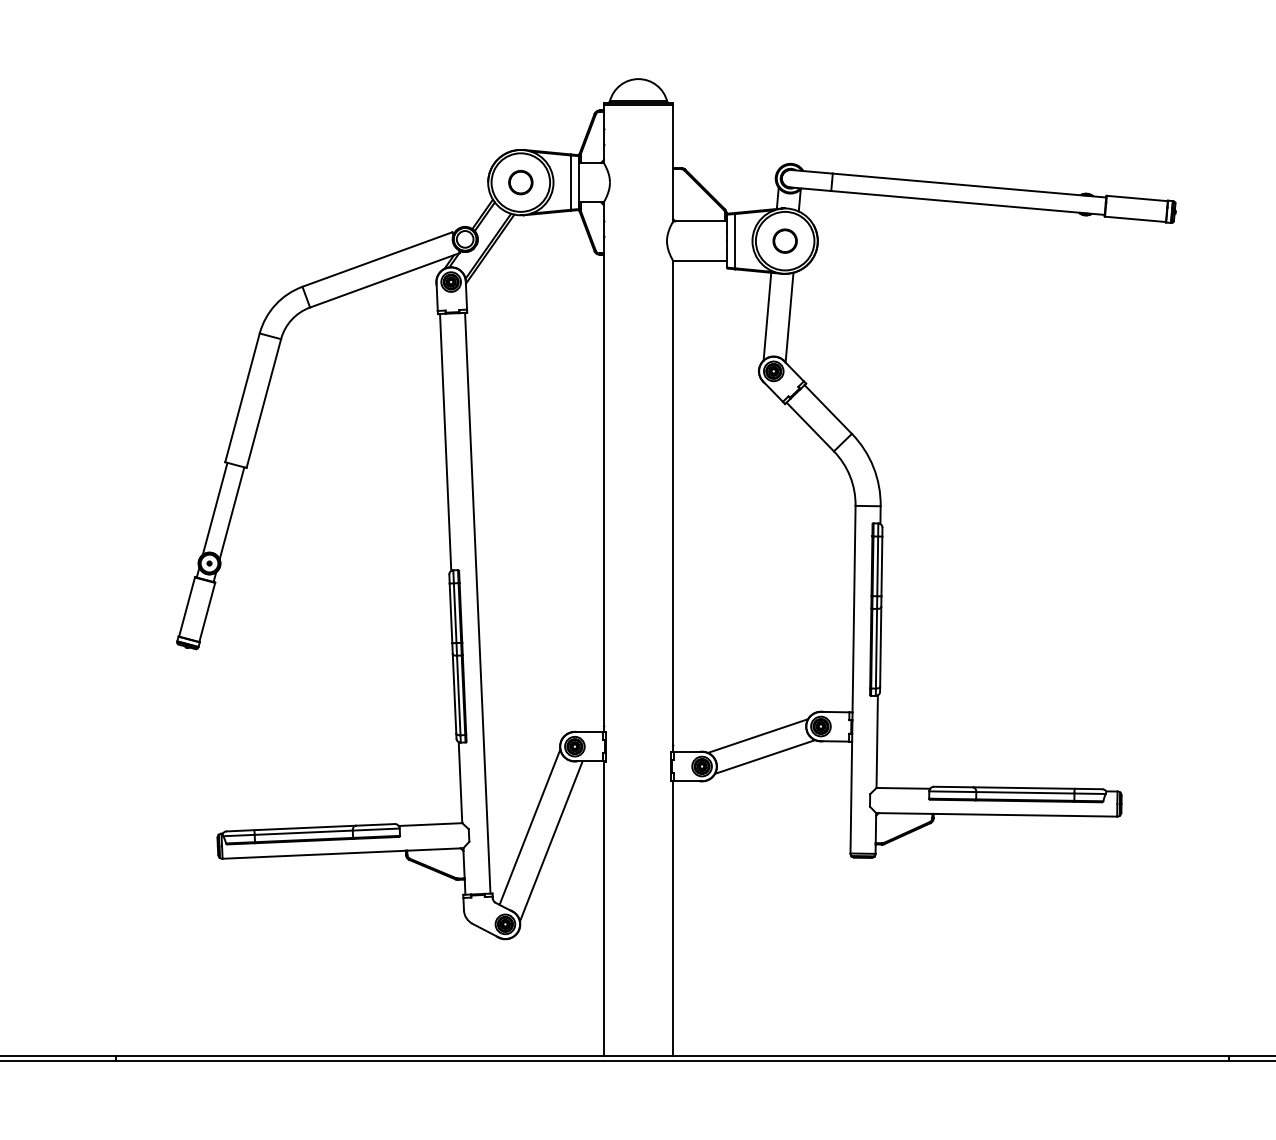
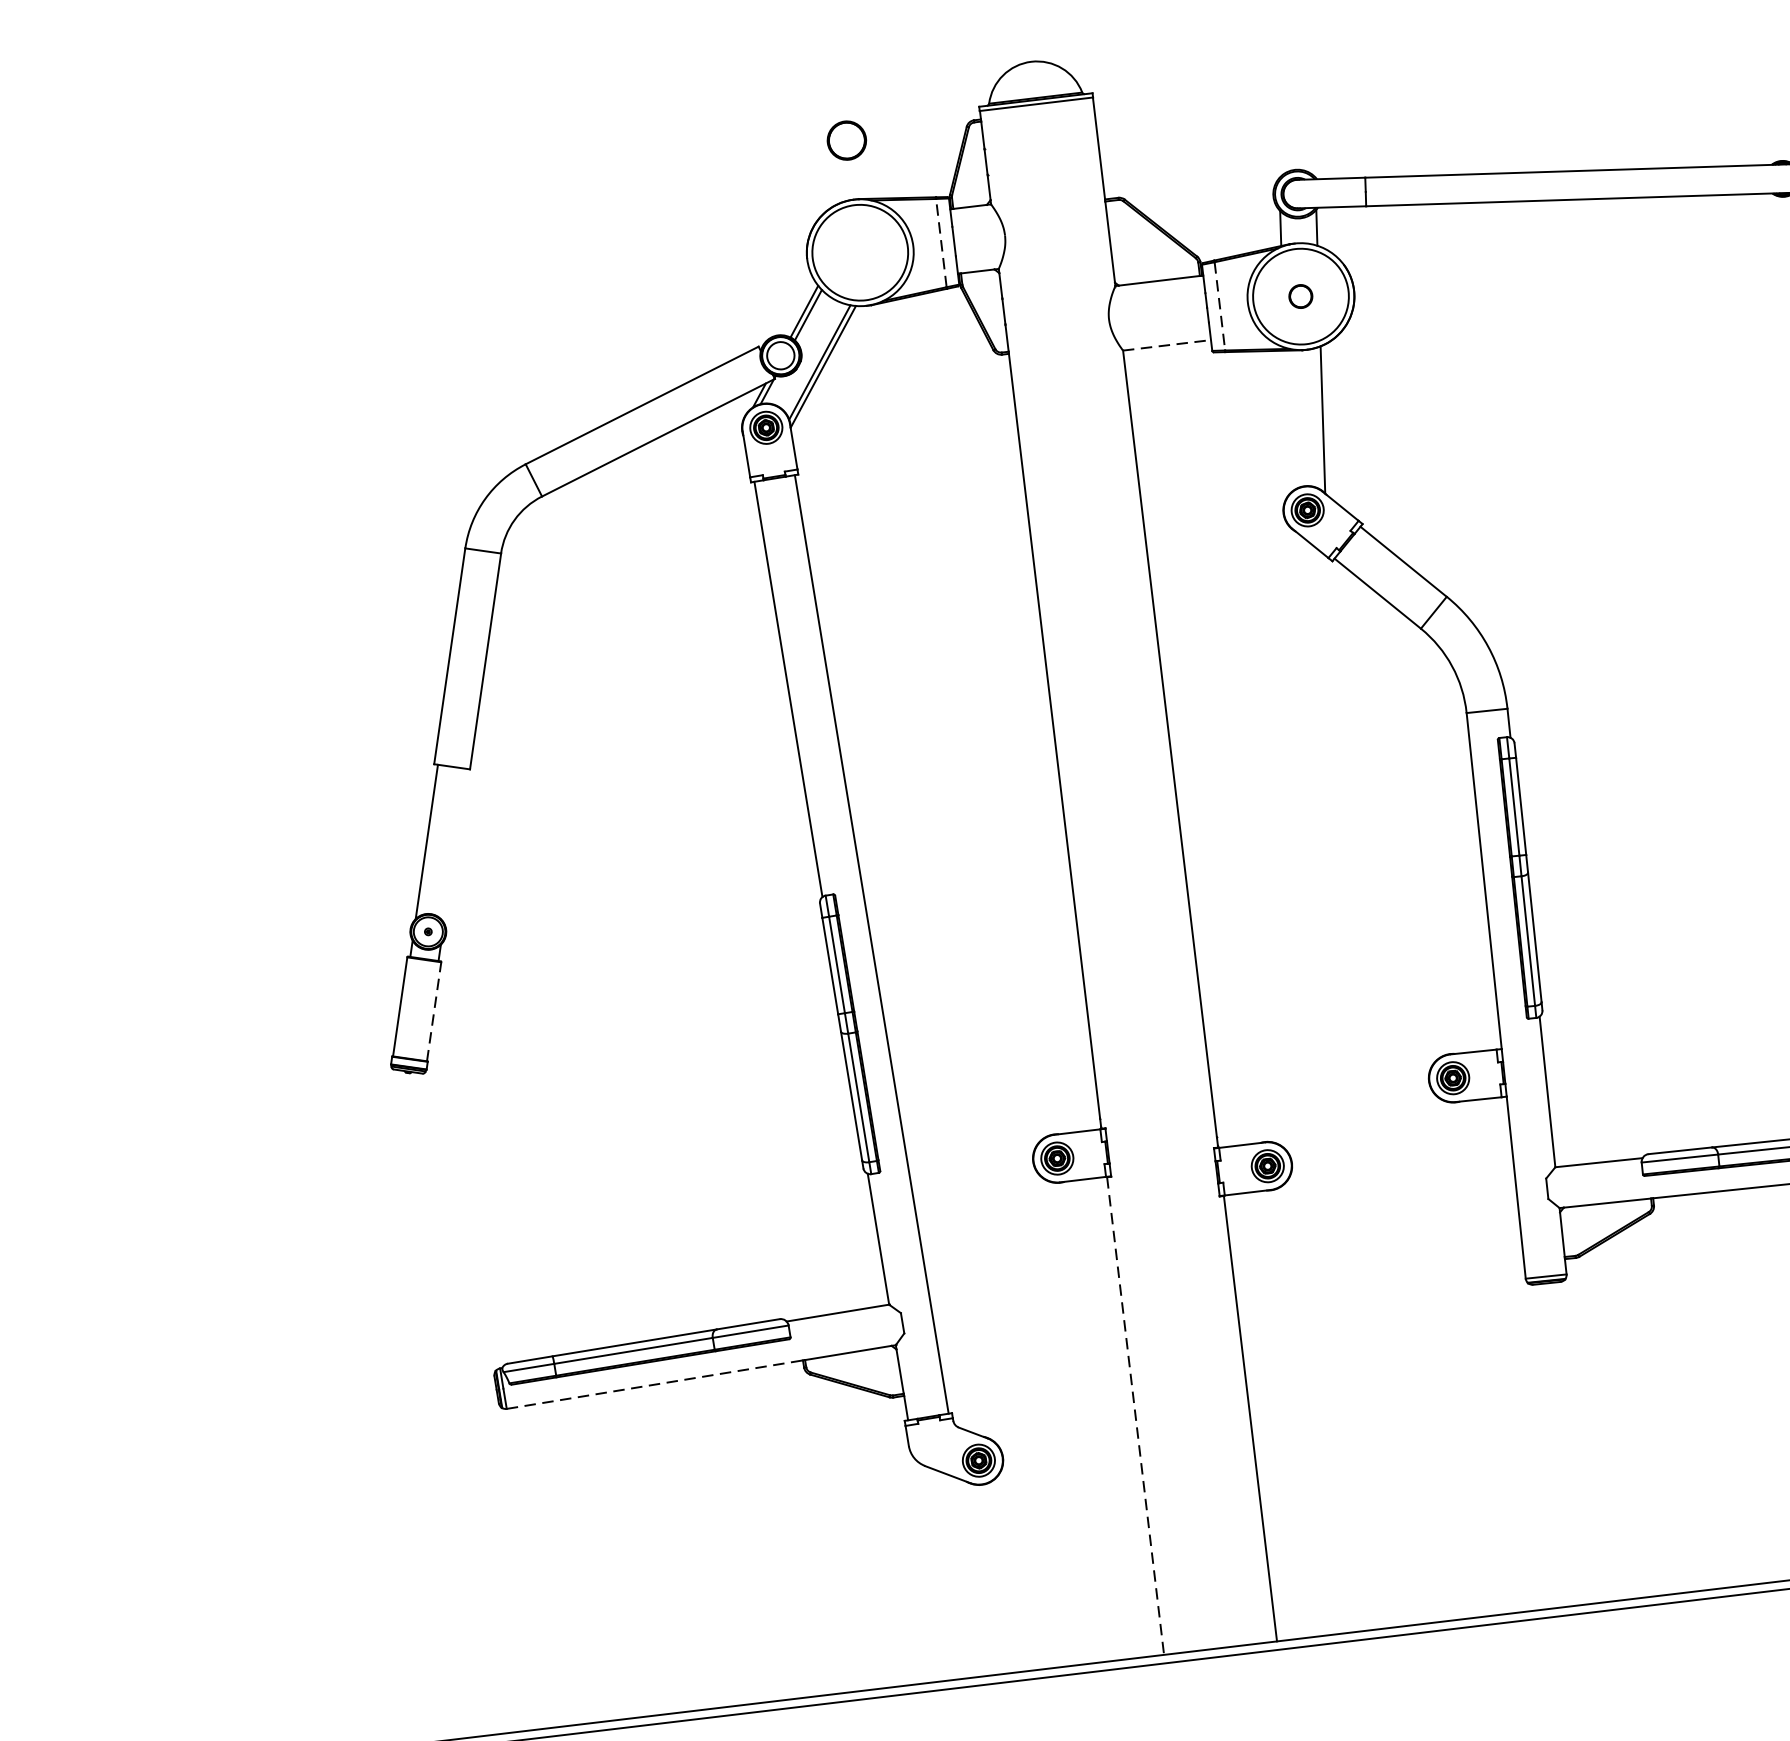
circle: (520, 182) -> (846, 140), moved
line: (570, 182) -> (940, 242), solid -> dashed
circle: (784, 240) -> (1299, 295), size x0.6
line: (735, 241) -> (1220, 306), solid -> dashed
line: (700, 261) -> (1167, 346), solid -> dashed
line: (767, 316) -> (1286, 422), removed
line: (231, 513) -> (454, 846), removed
line: (207, 612) -> (434, 1011), solid -> dashed
line: (758, 735) -> (1353, 1104), removed
line: (765, 756) -> (1368, 1137), removed
line: (529, 826) -> (999, 1297), removed
line: (551, 841) -> (1037, 1317), removed
line: (314, 854) -> (655, 1384), solid -> dashed
line: (603, 909) -> (1135, 1417), solid -> dashed

